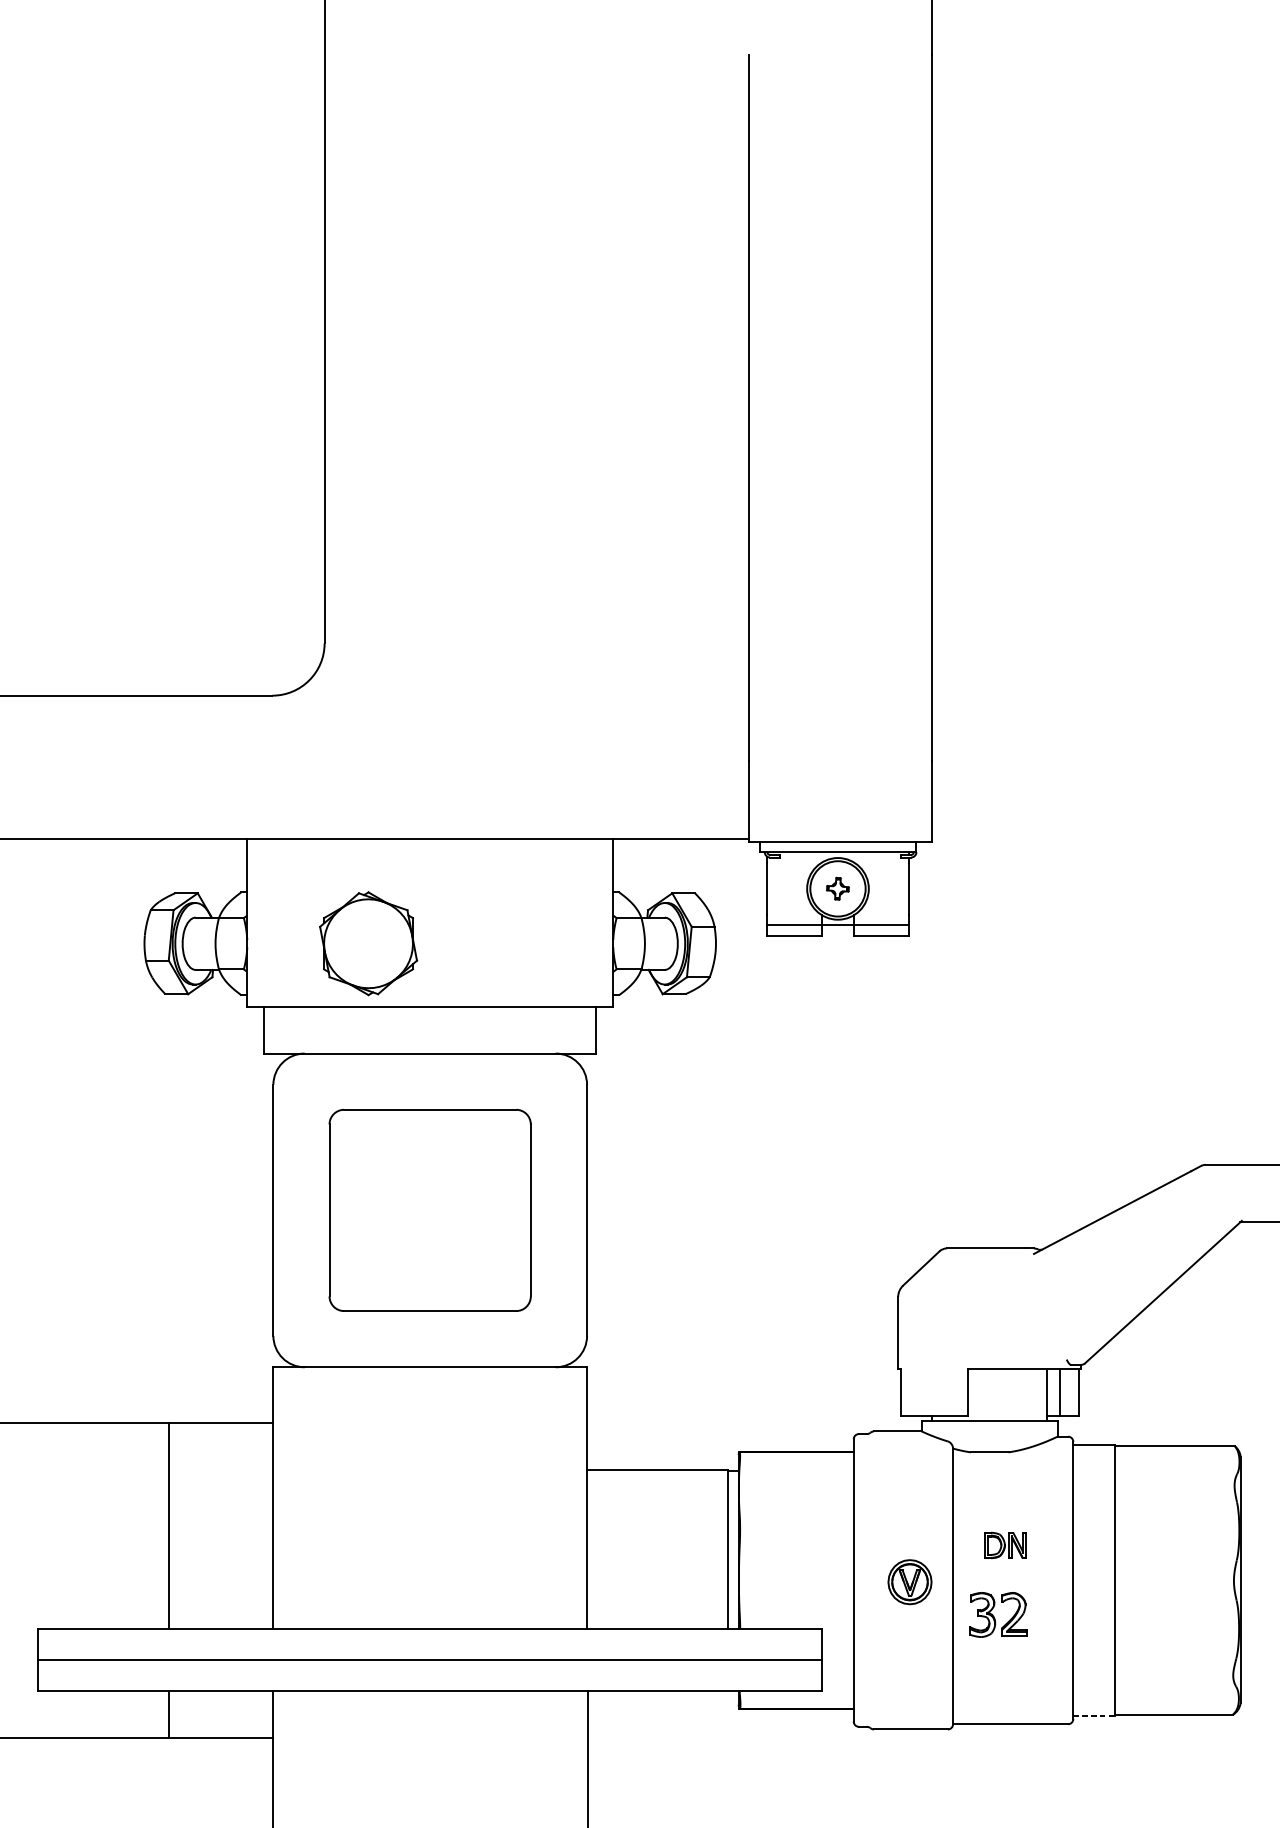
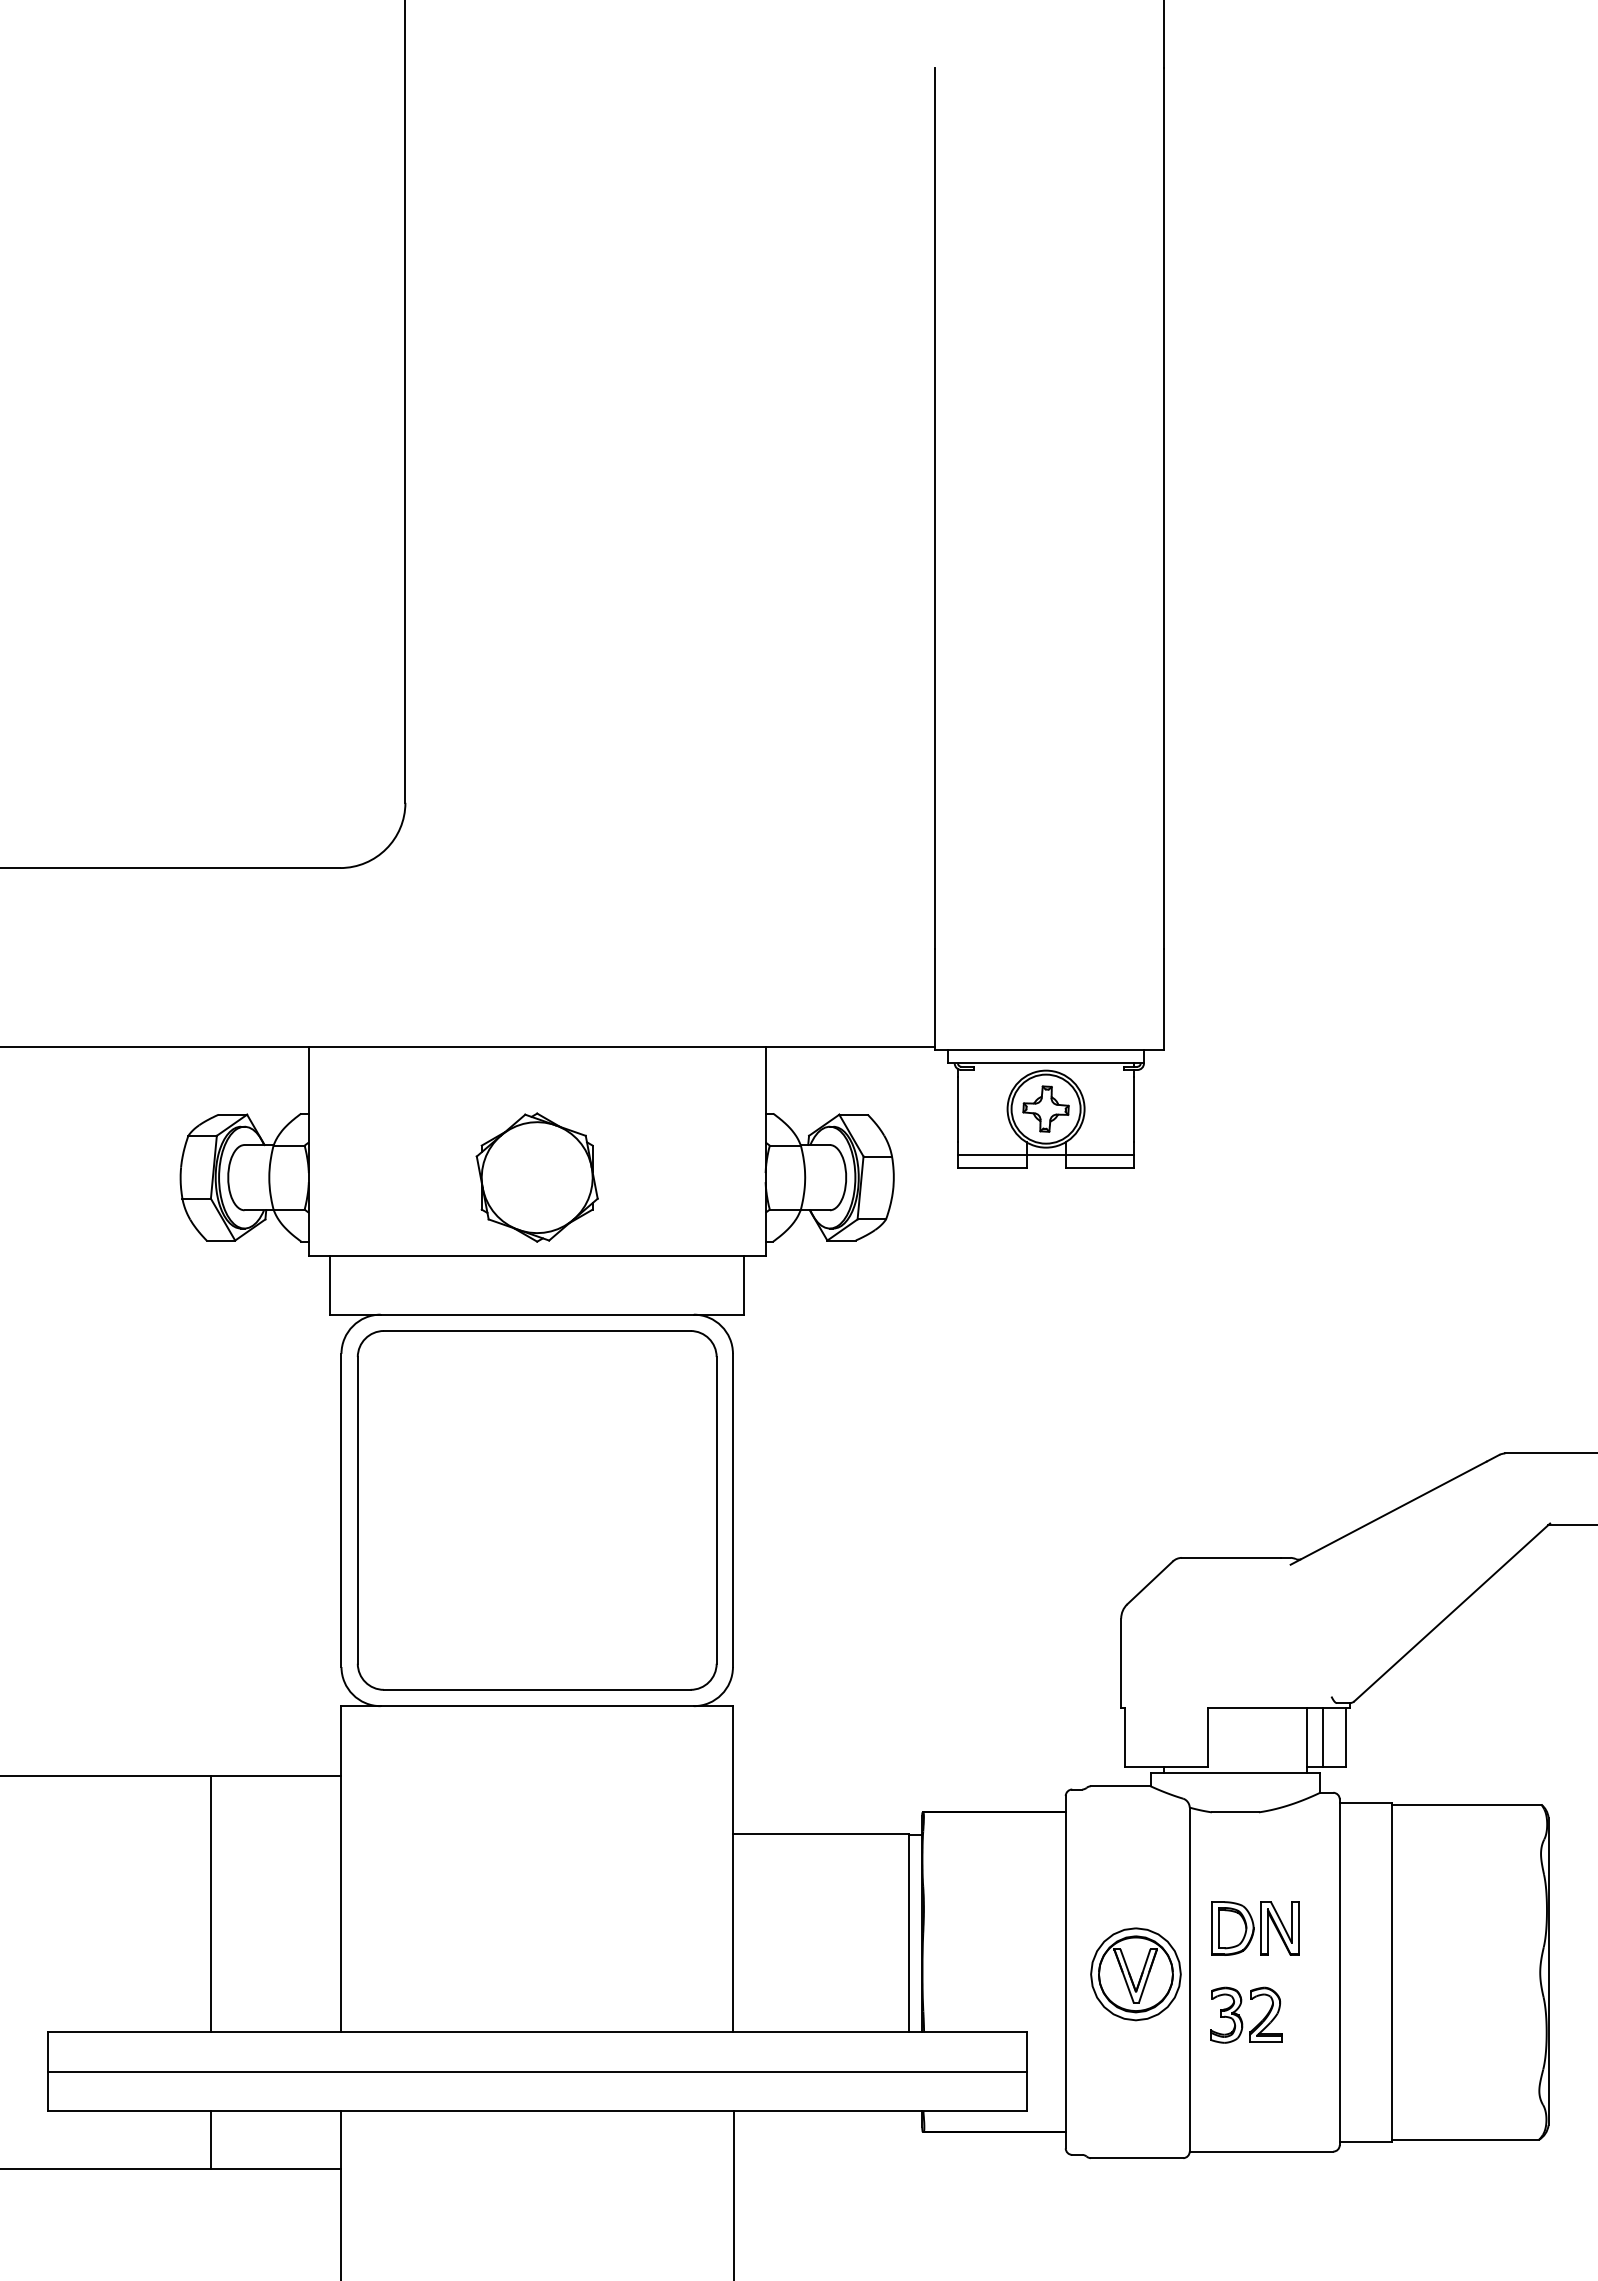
part: (837, 888) -> (1045, 1108), size x1.67
part: (367, 943) -> (536, 1177), moved
part: (429, 1210) -> (536, 1510), size x1.43
part: (1005, 1545) -> (1255, 1928), size x1.67
part: (909, 1582) -> (1135, 1974), size x1.67
line: (1094, 1716) -> (1366, 2141), dashed -> solid

